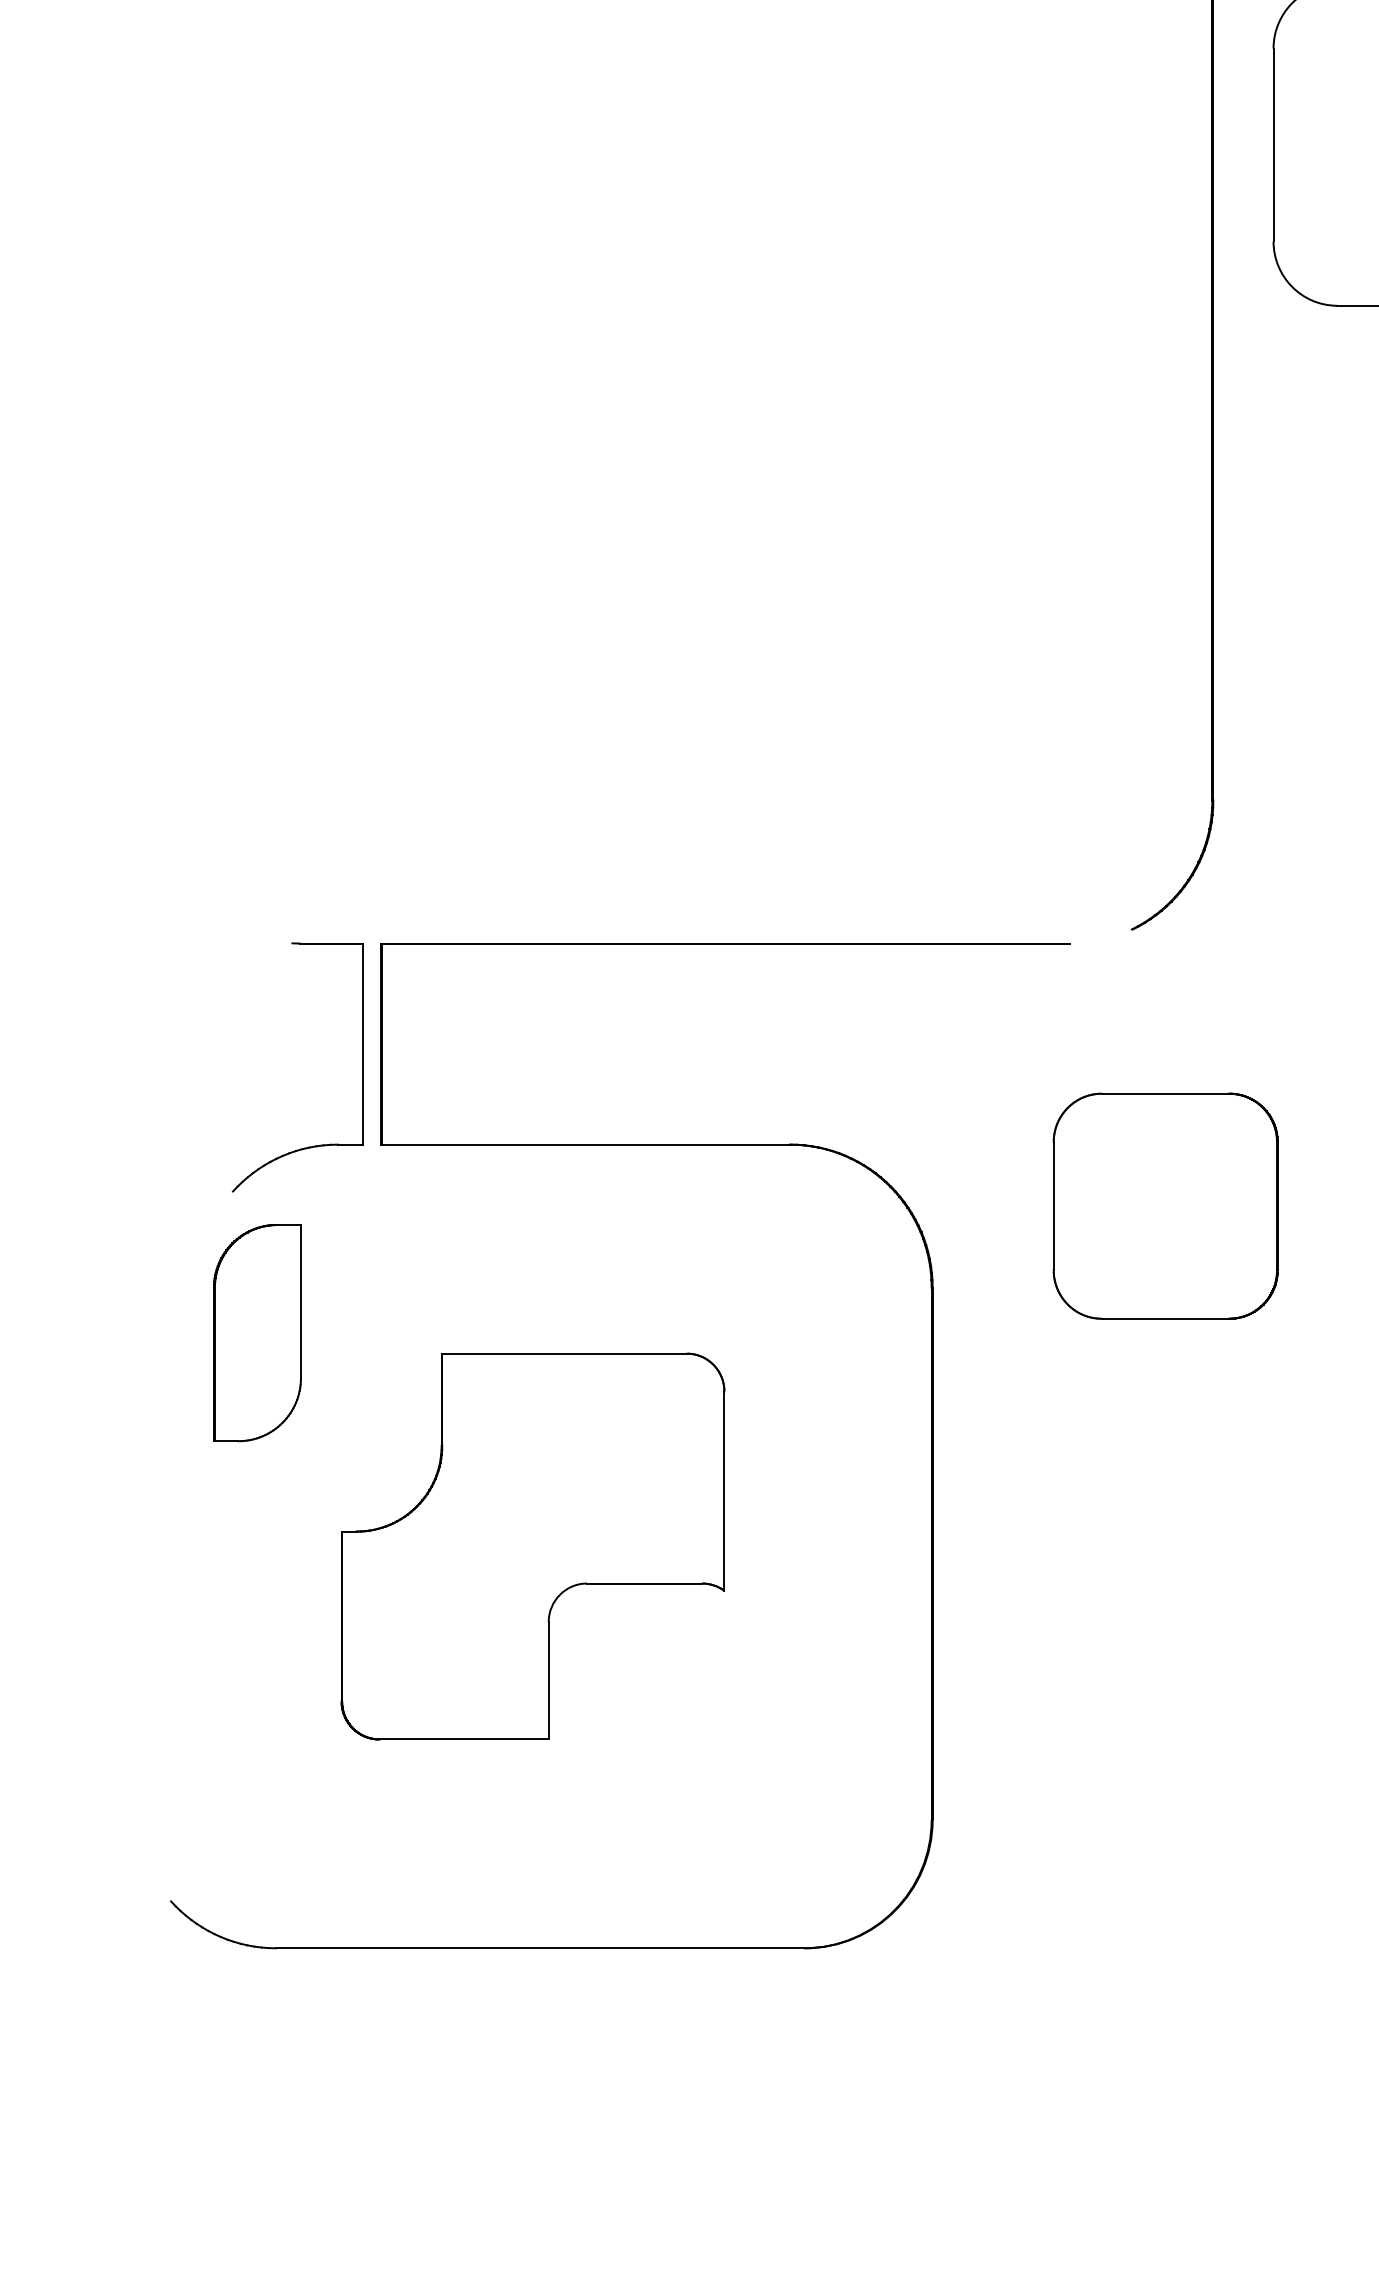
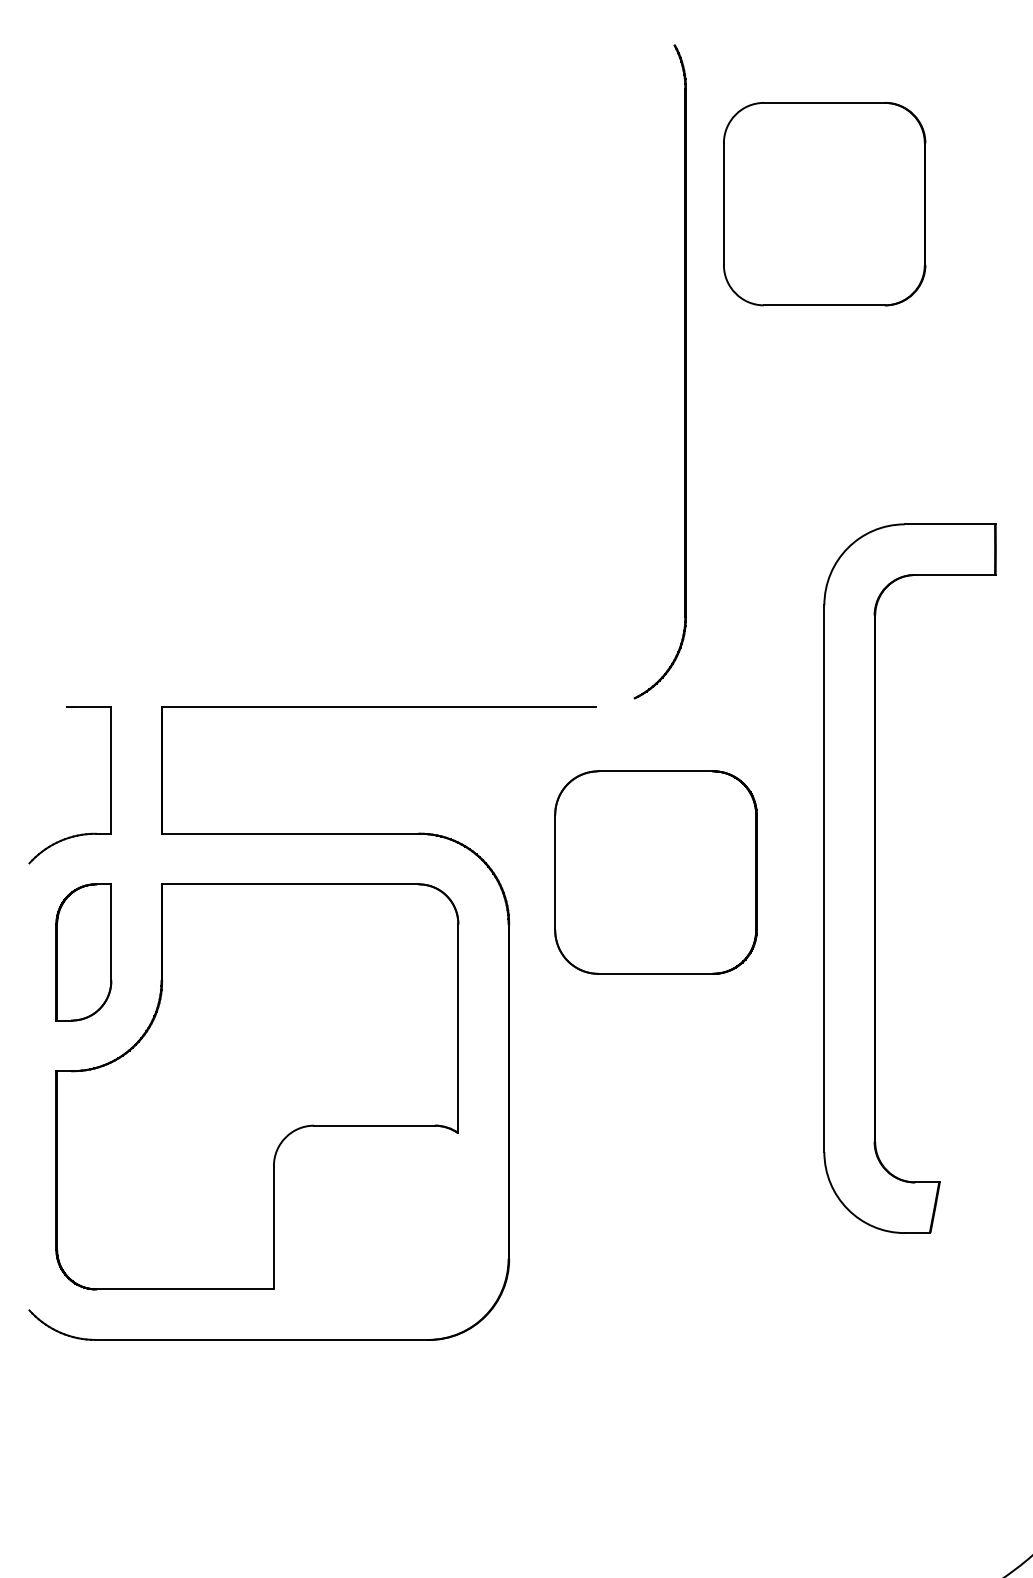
part: (361, 1068) -> (110, 785), moved
part: (1164, 1206) -> (655, 872), size x1.43
part: (533, 1545) -> (257, 1086), size x1.67

